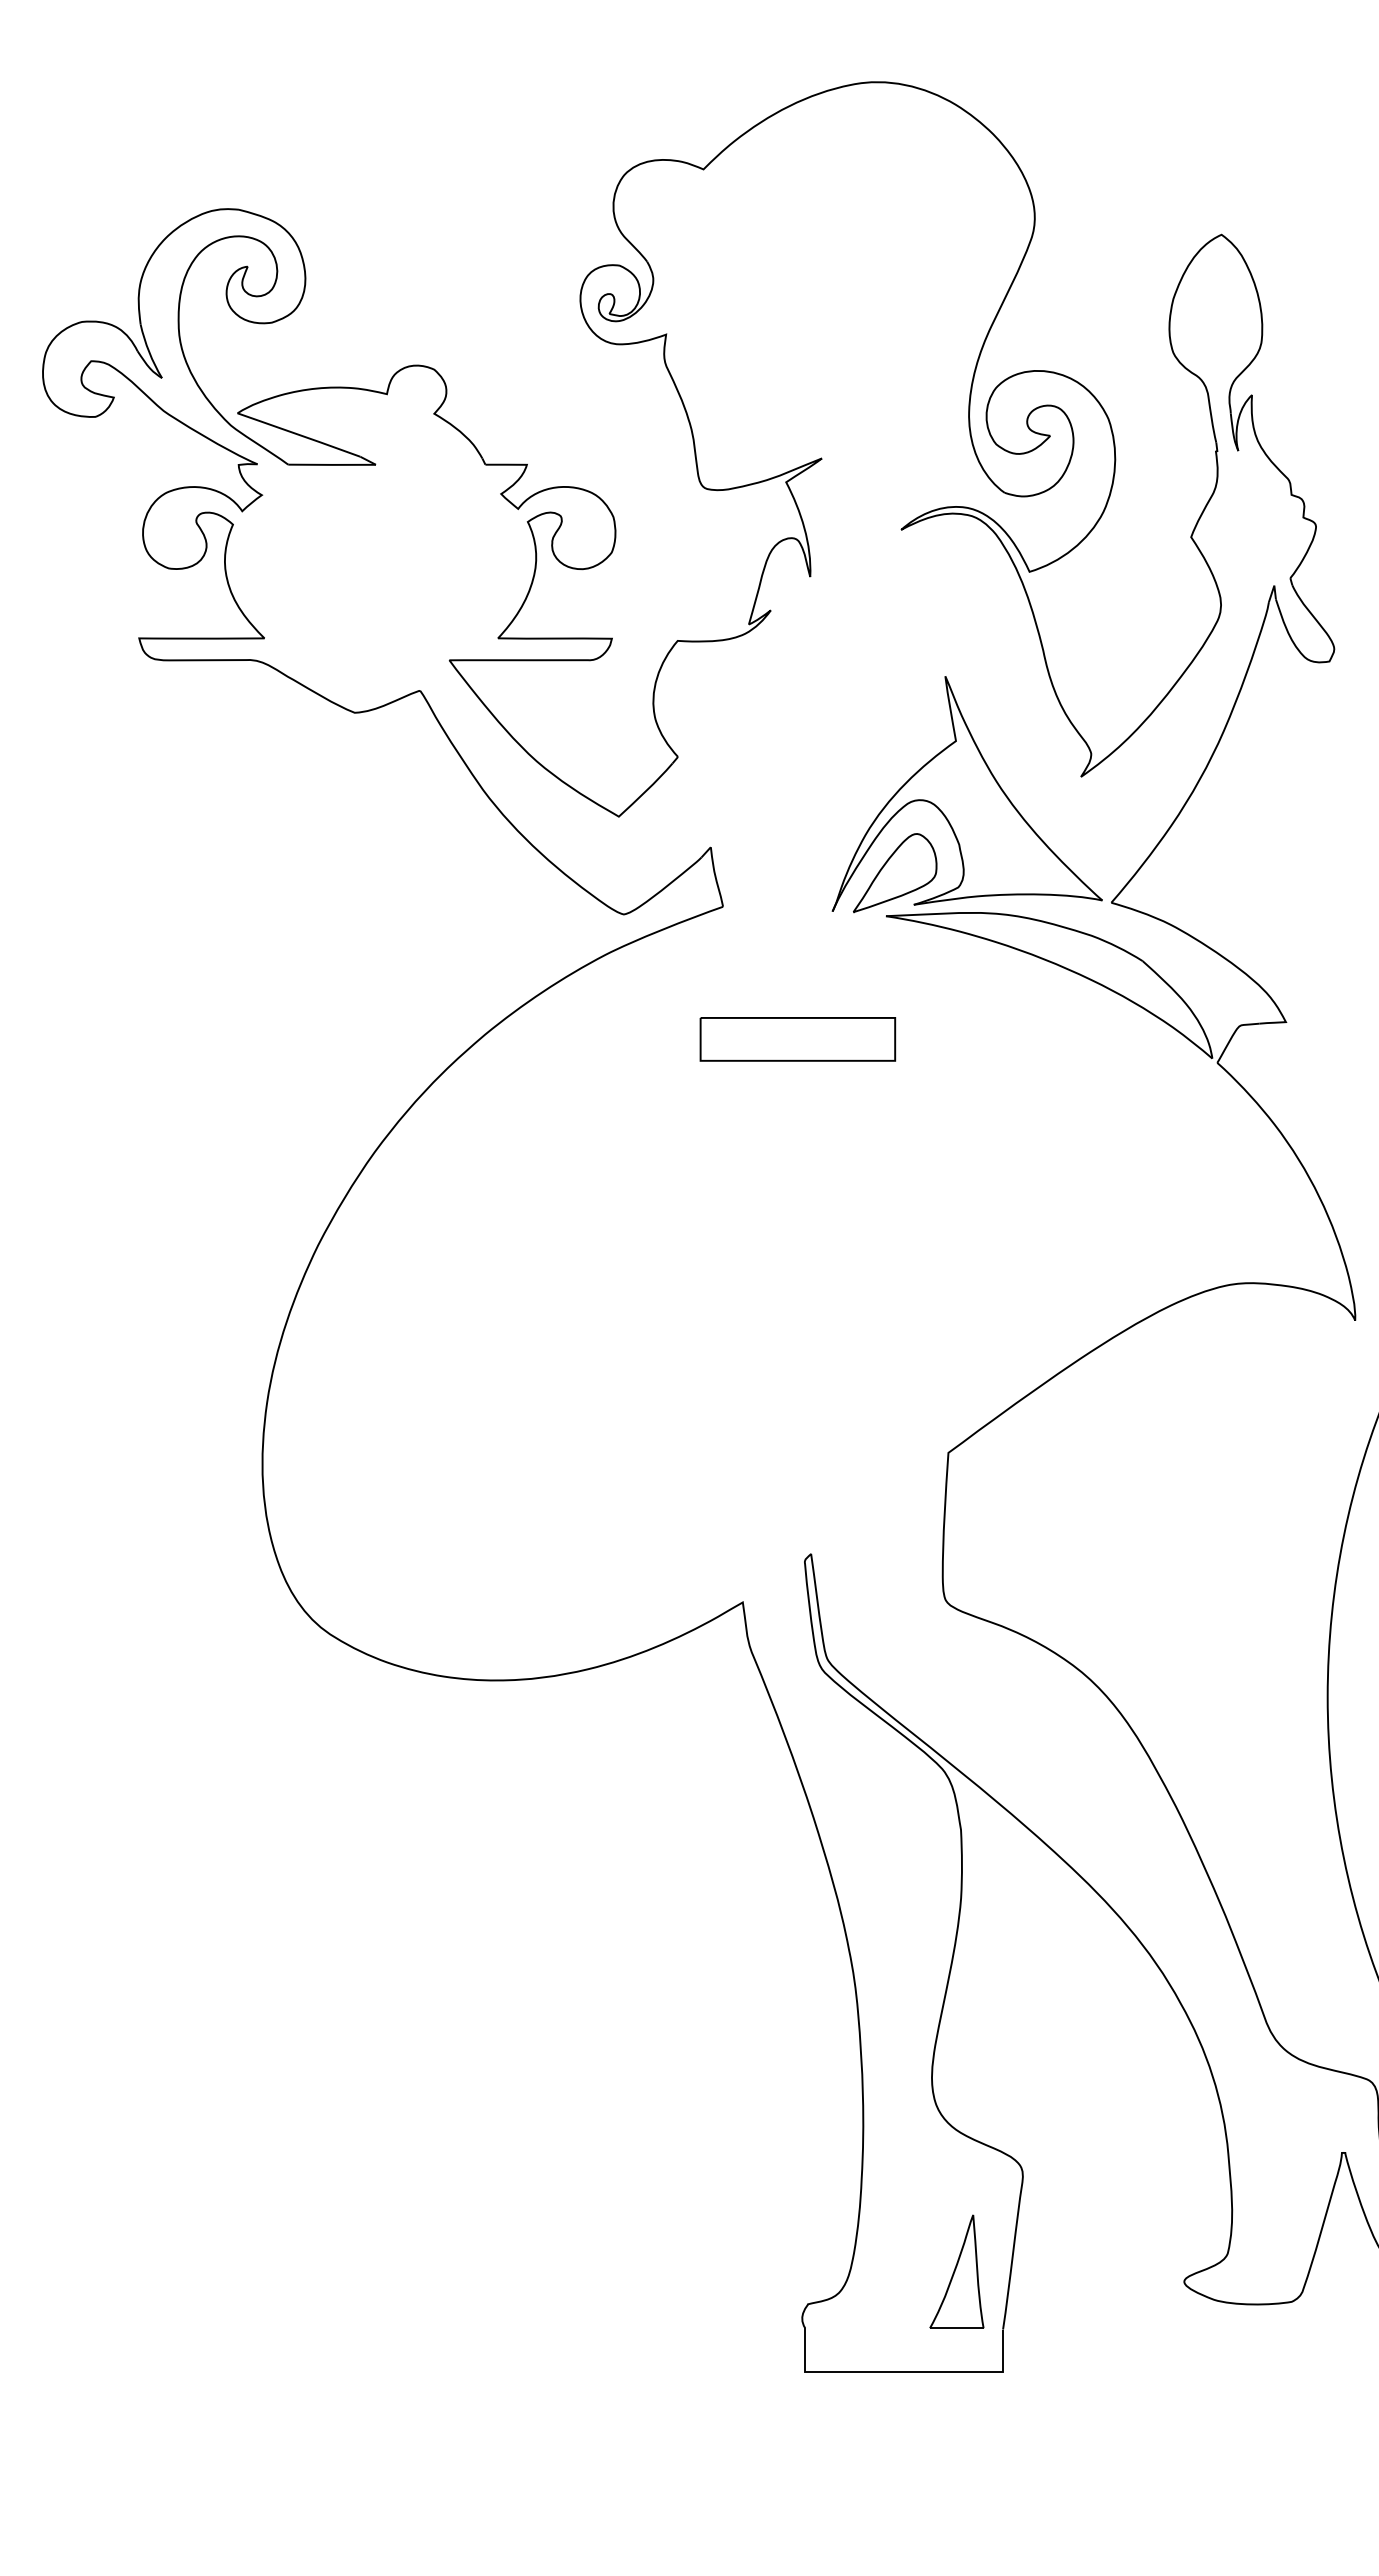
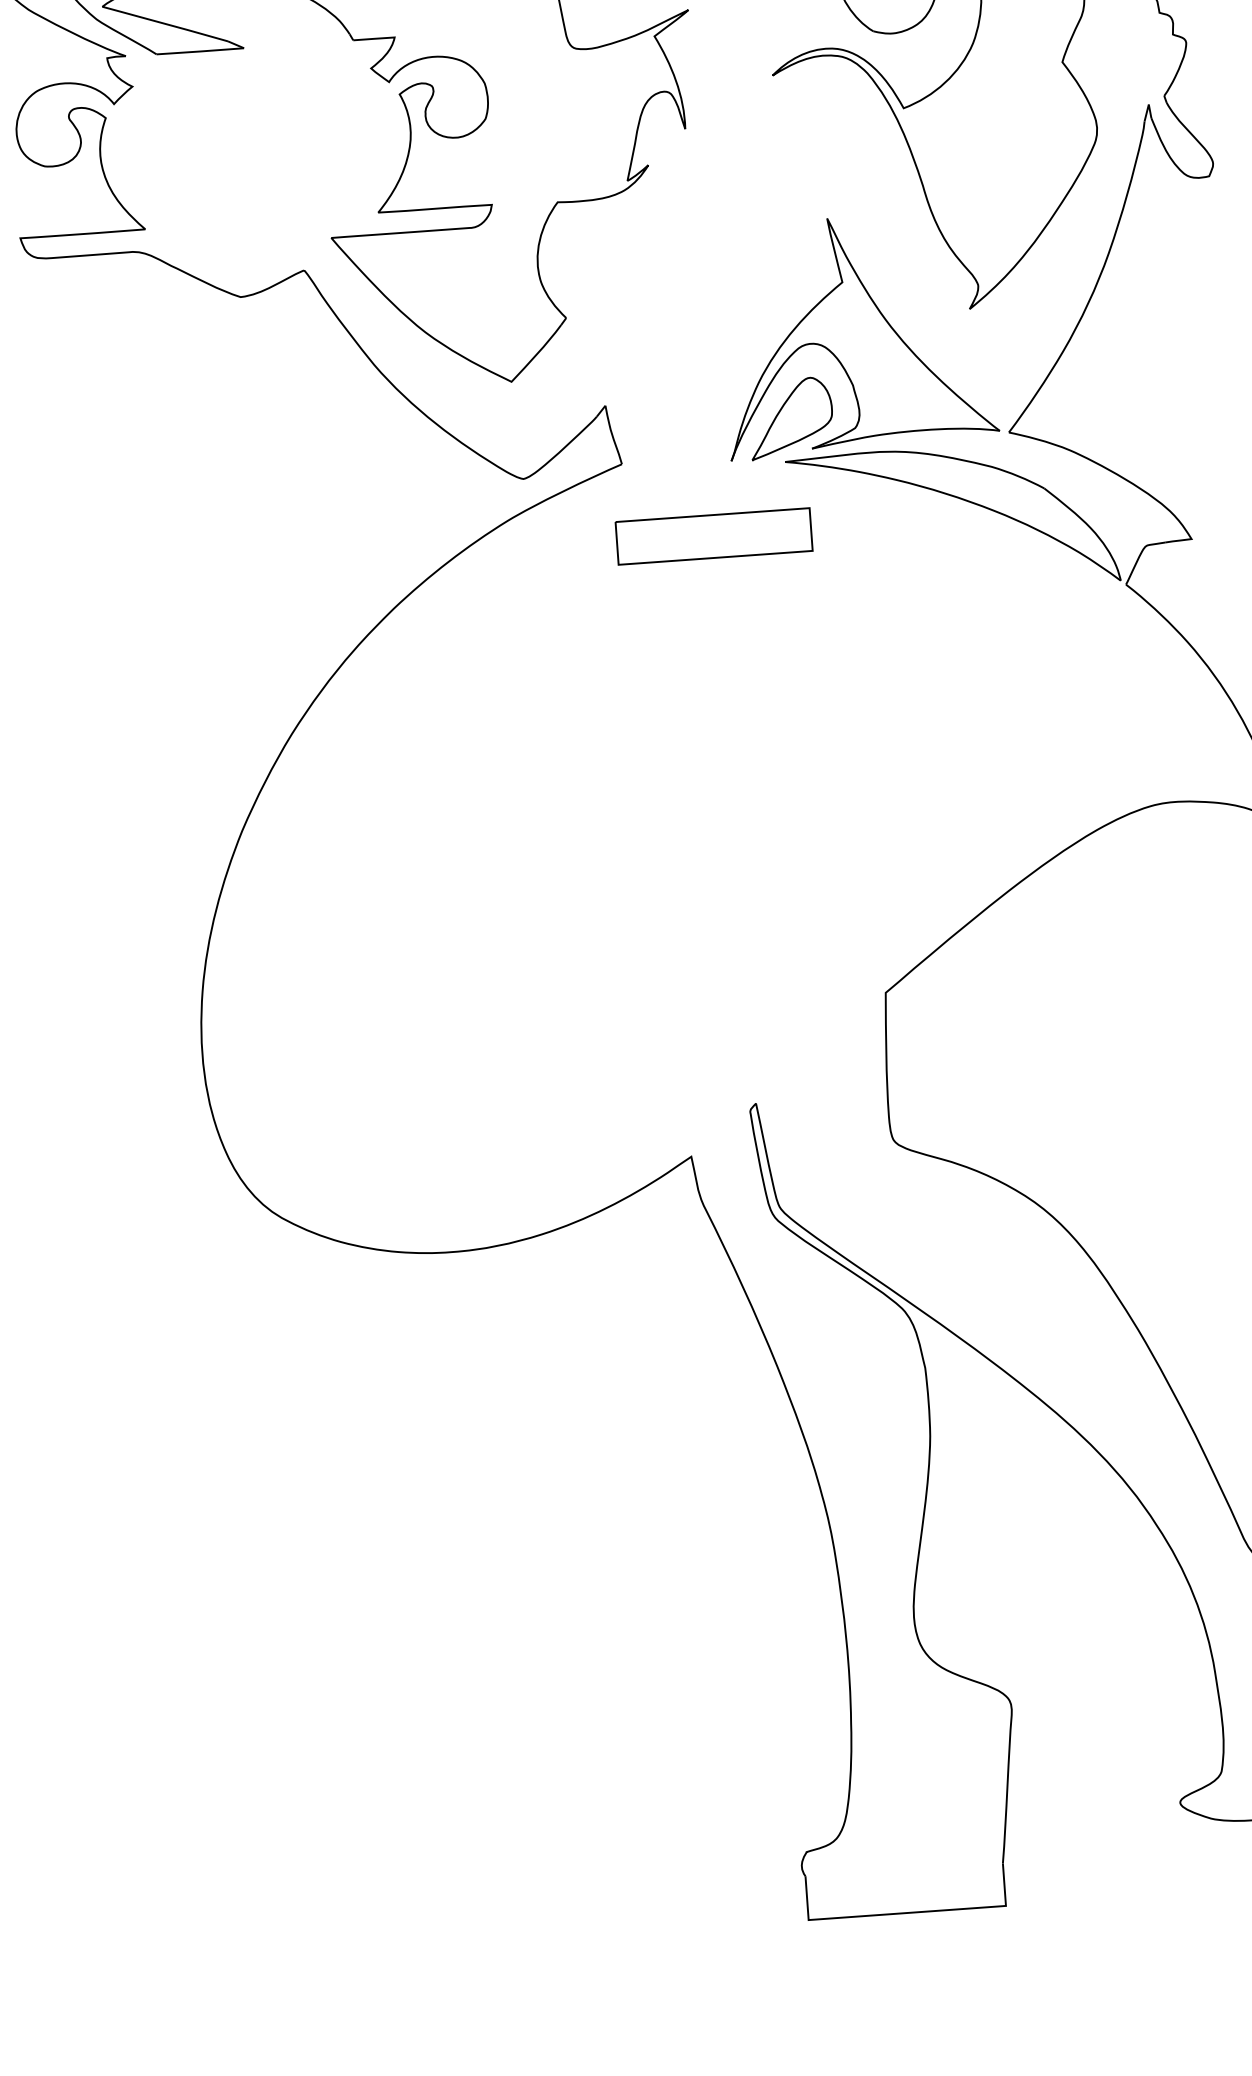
part: (797, 1039) -> (713, 536), moved
part: (956, 2271) -> (952, 1808), removed

